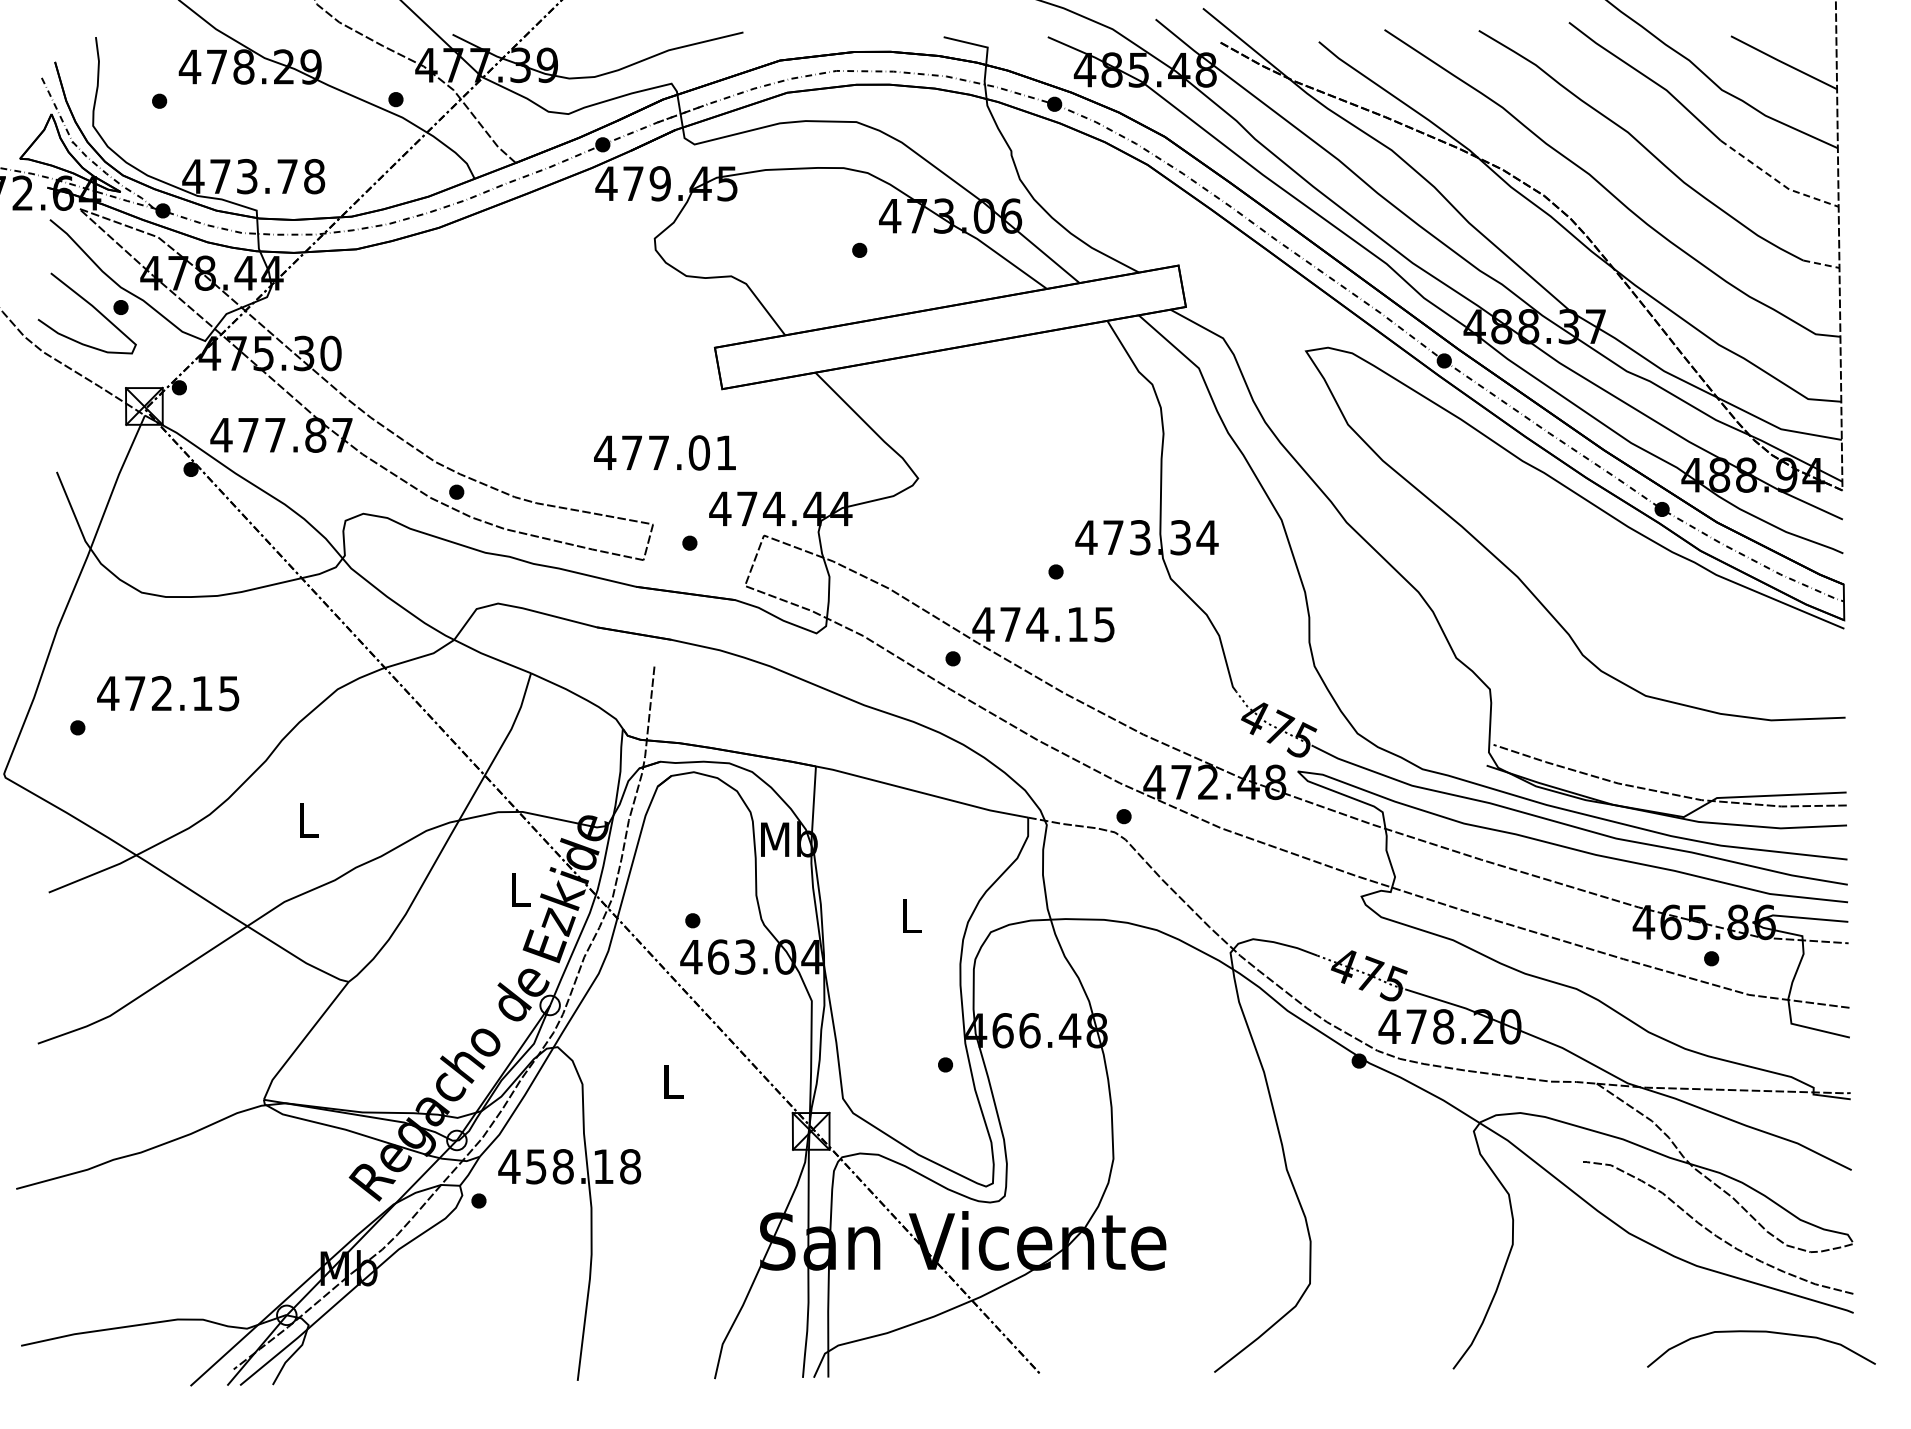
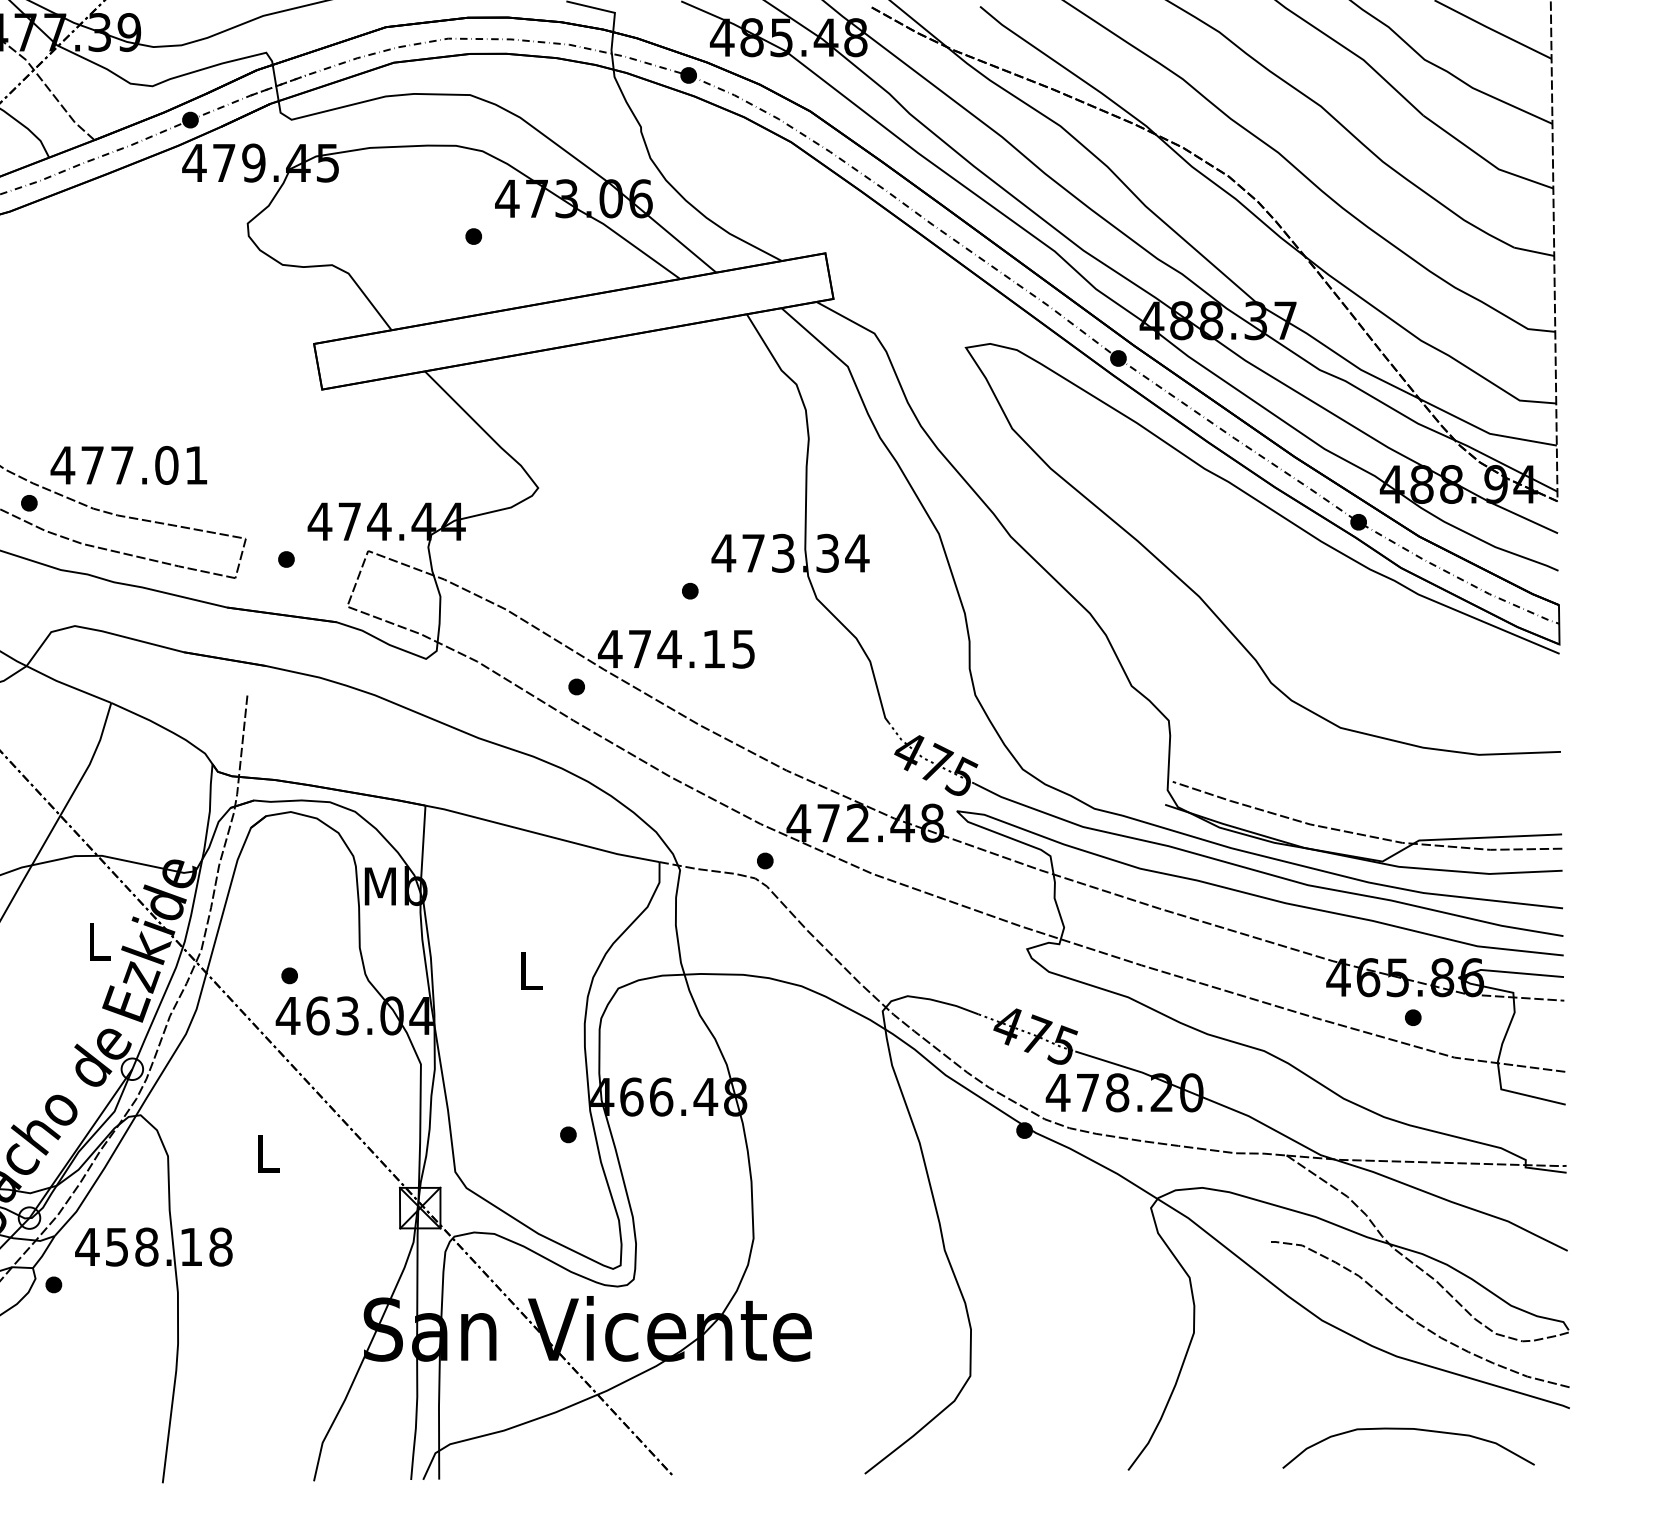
line: (1777, 180) -> (1485, 159), dashed -> solid
line: (1821, 264) -> (1534, 252), dashed -> solid
text: (664, 452) -> (128, 464), moved
curve: (1761, 1332) -> (1408, 1429), moved

